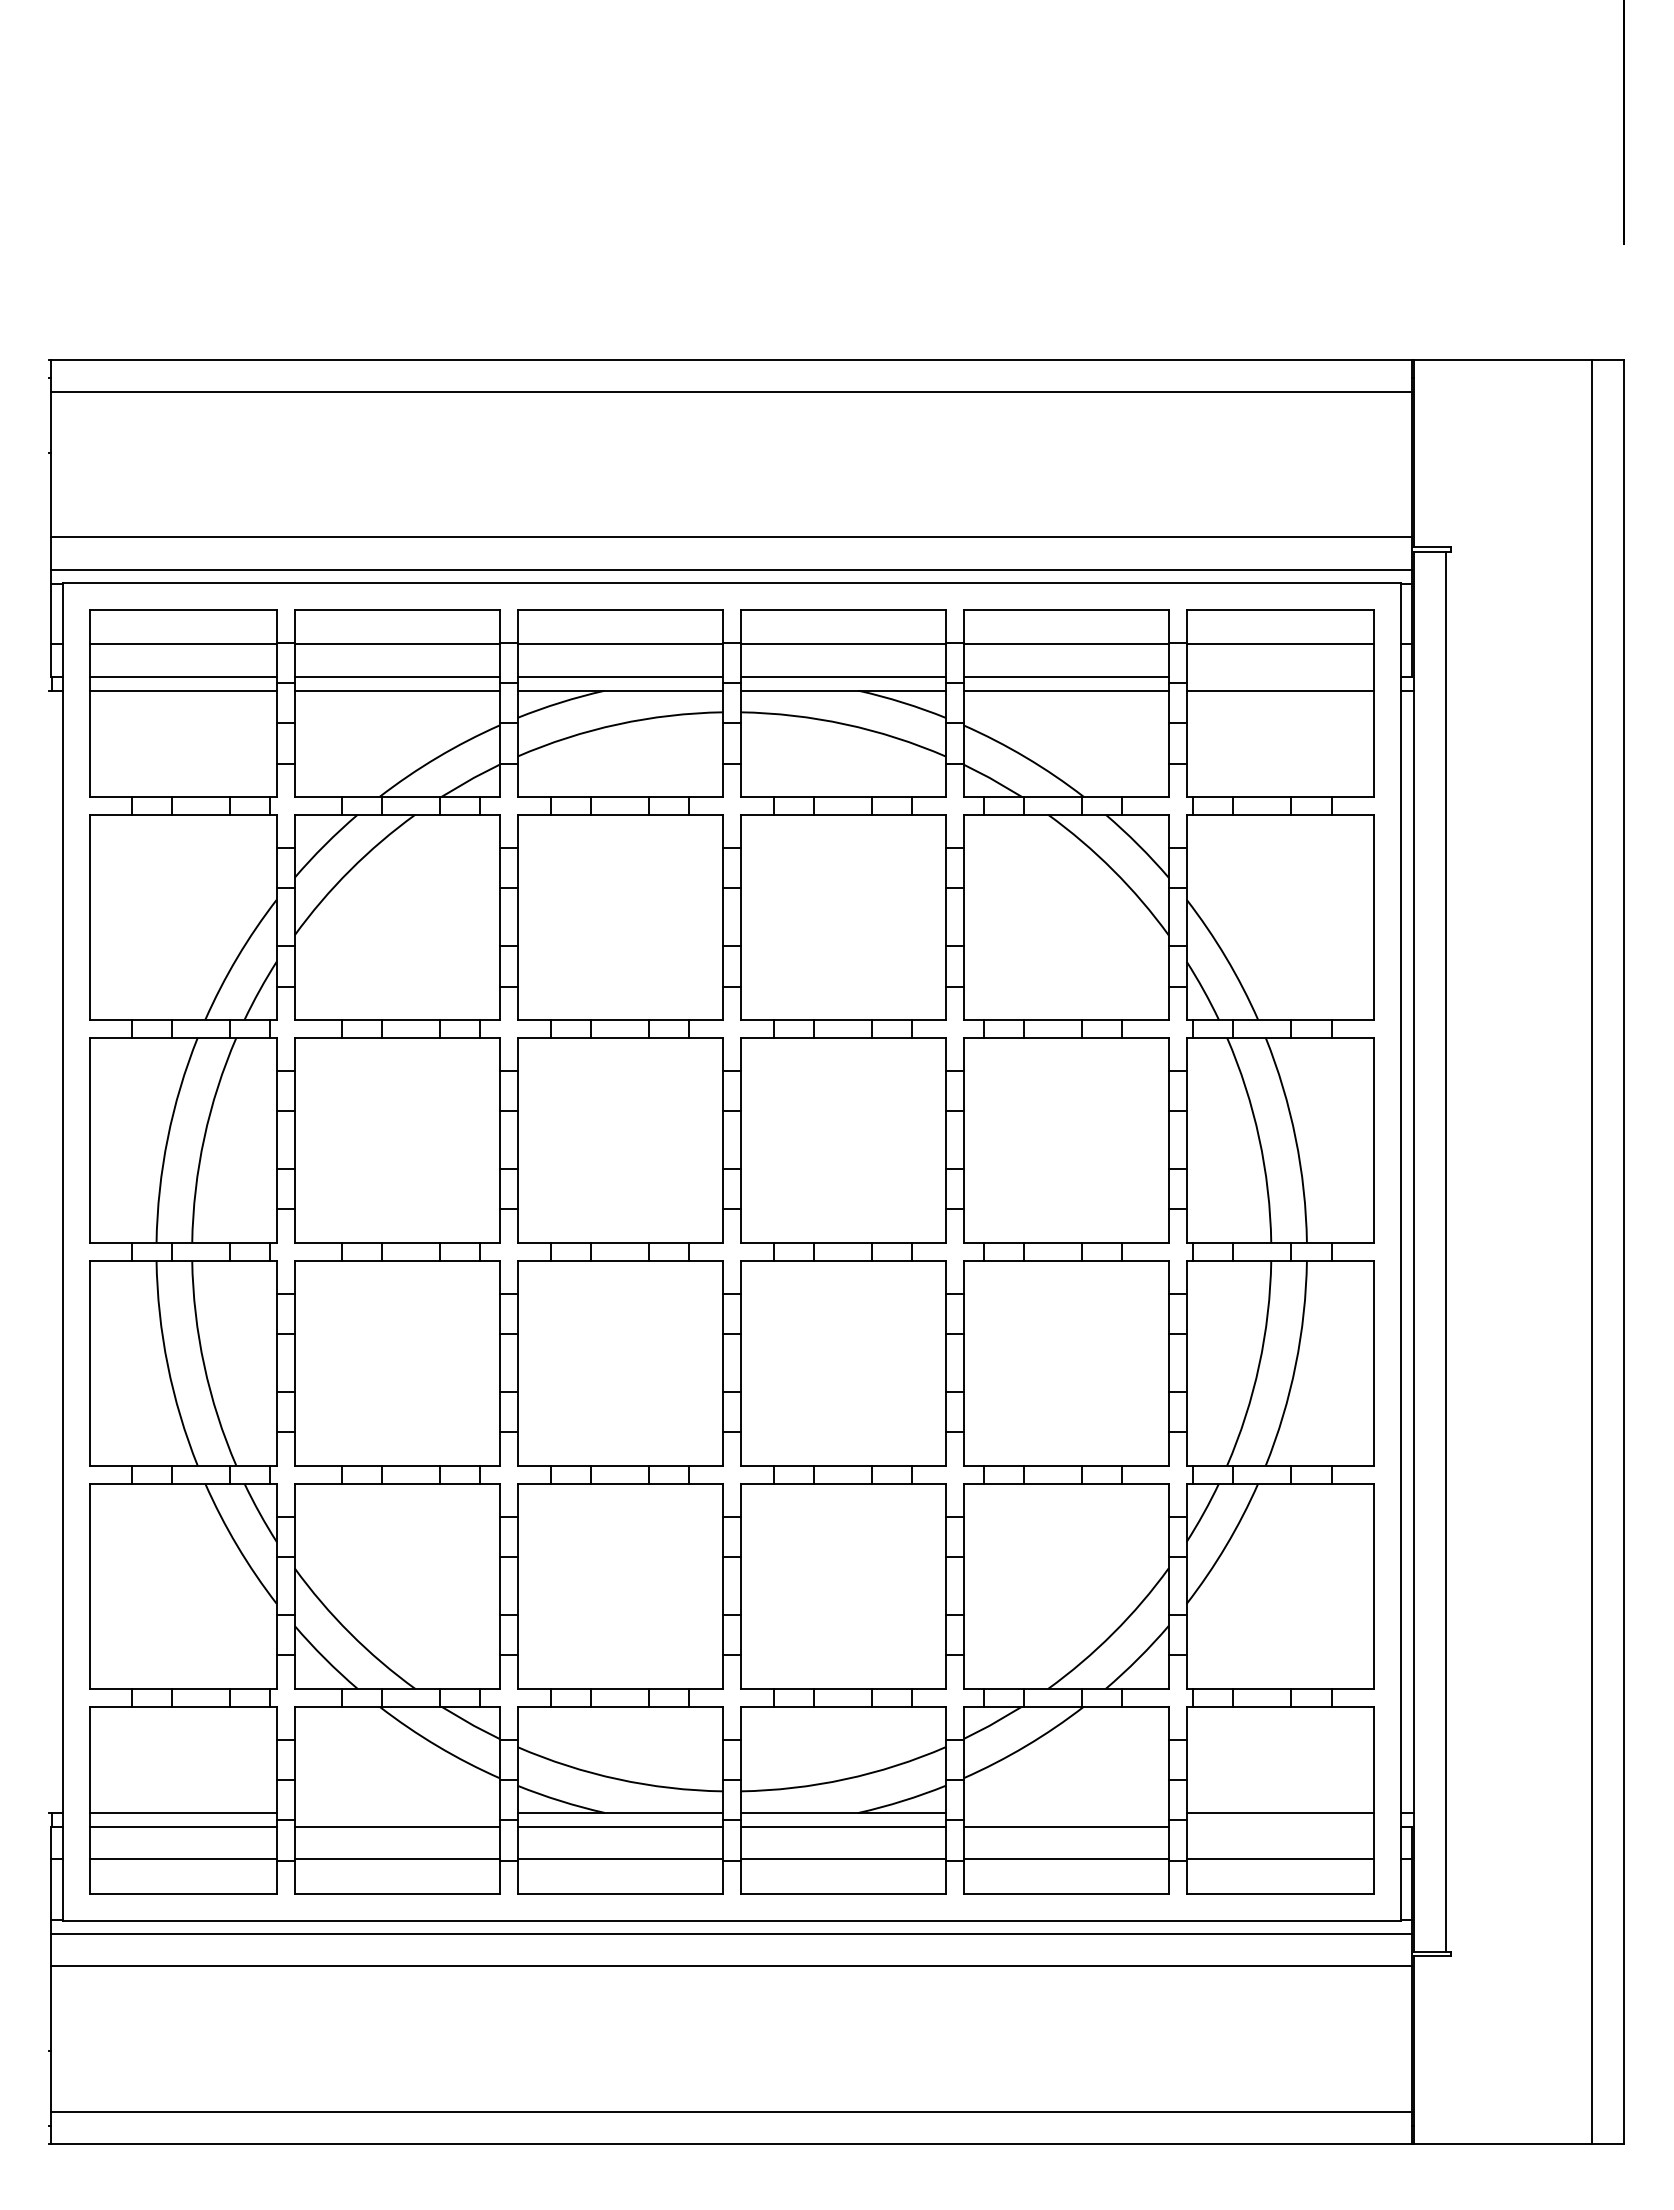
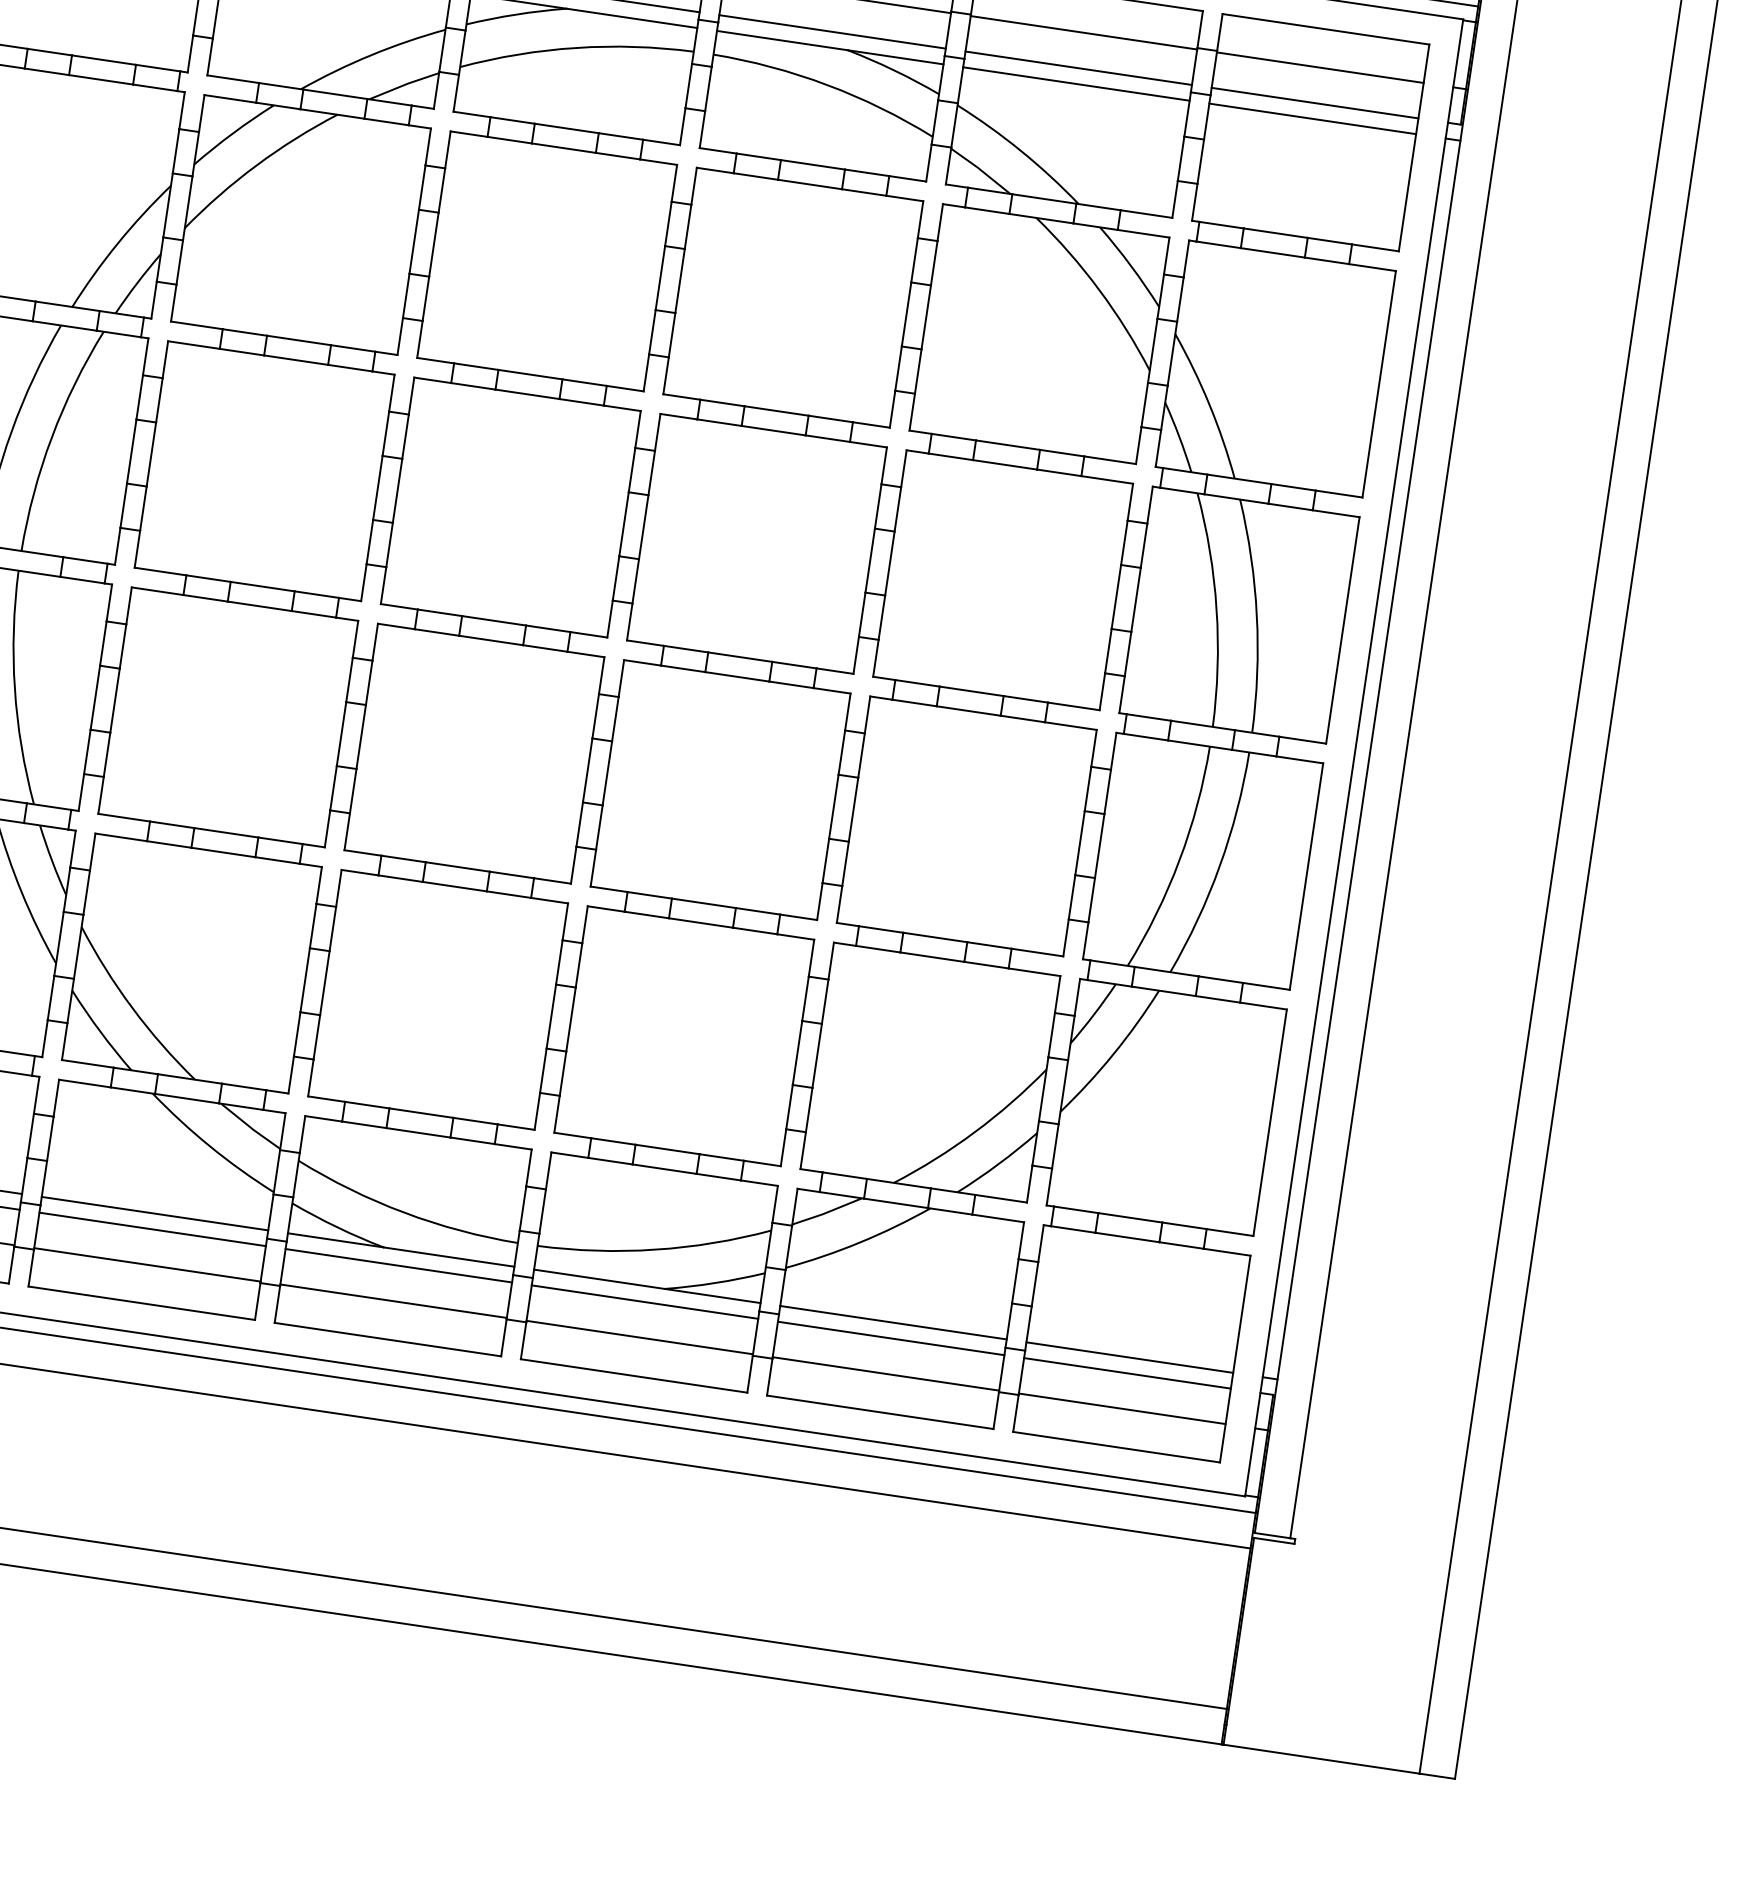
line: (1279, 676) -> (1314, 102), added
line: (396, 1812) -> (154, 1213), added
line: (1065, 1812) -> (892, 1322), added
line: (1279, 1827) -> (1126, 1373), added

